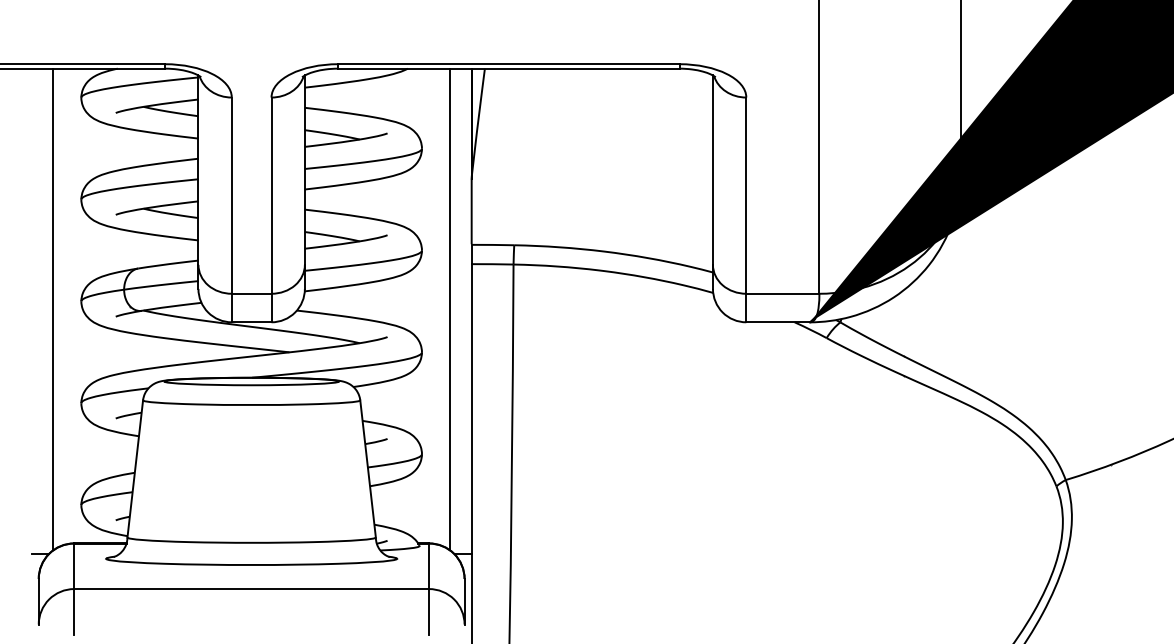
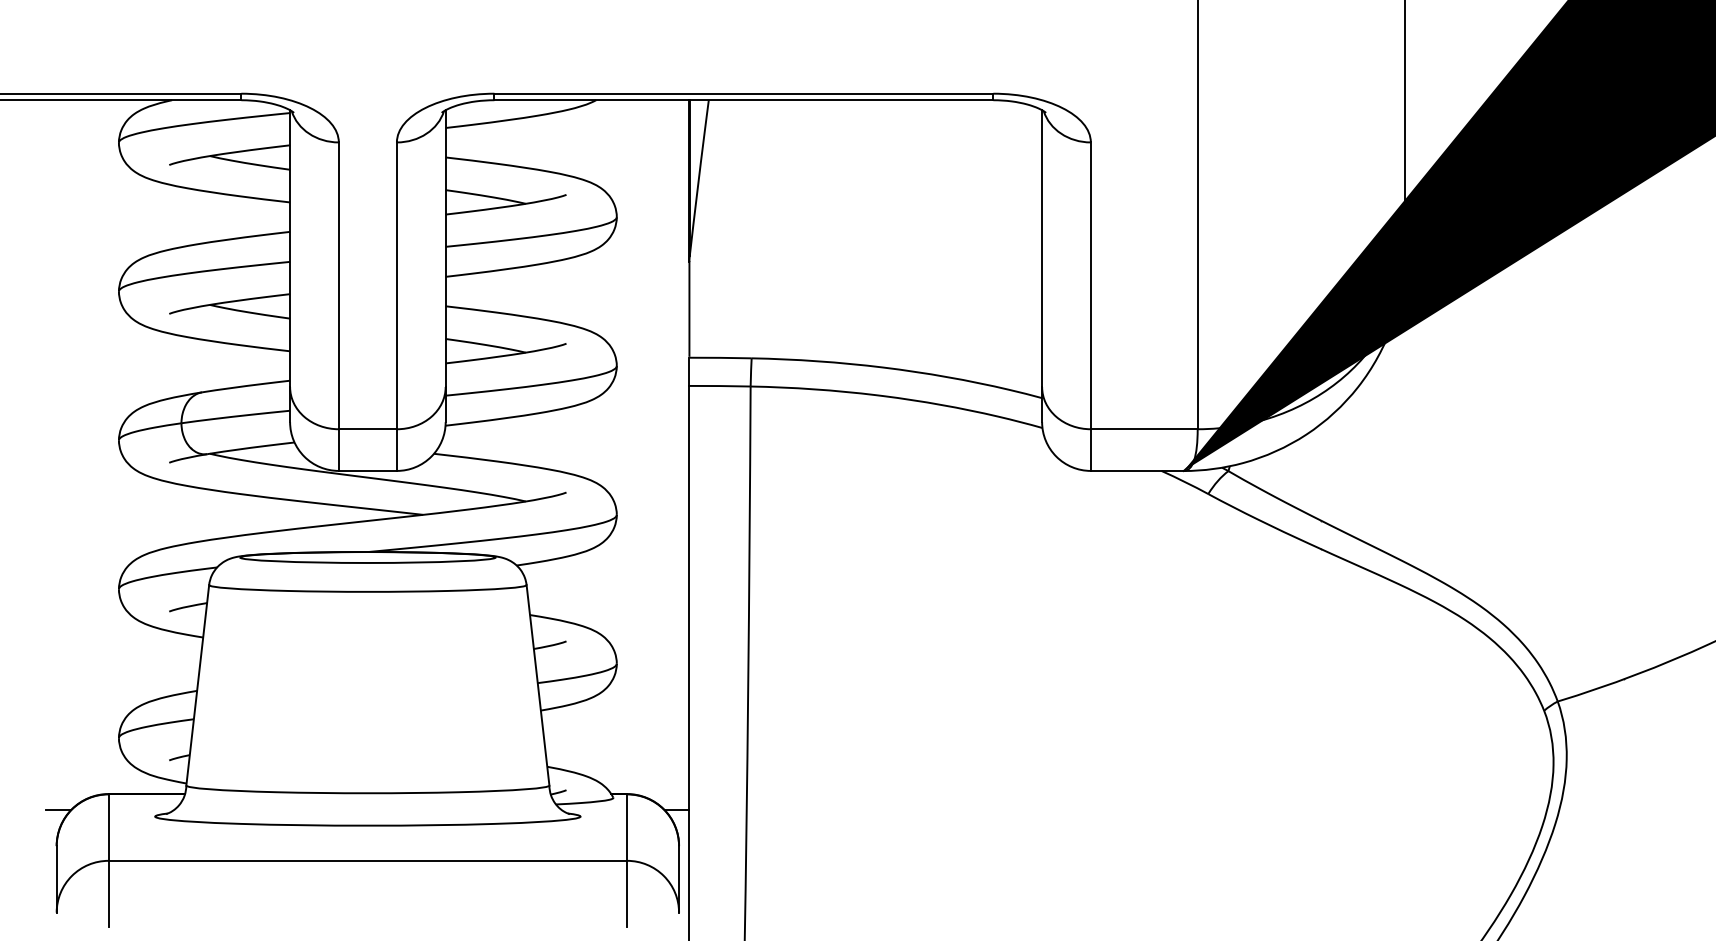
line: (52, 309) -> (76, 452), removed
line: (450, 309) -> (658, 452), removed

